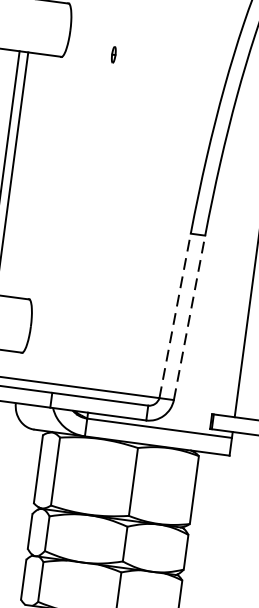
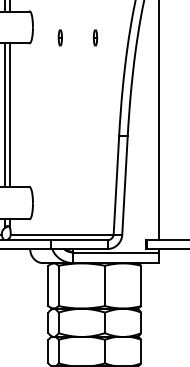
part: (112, 53) -> (59, 37), size x1.67
part: (173, 62) -> (95, 37), added
line: (175, 315) -> (116, 185), dashed -> solid
line: (190, 317) -> (125, 185), dashed -> solid

